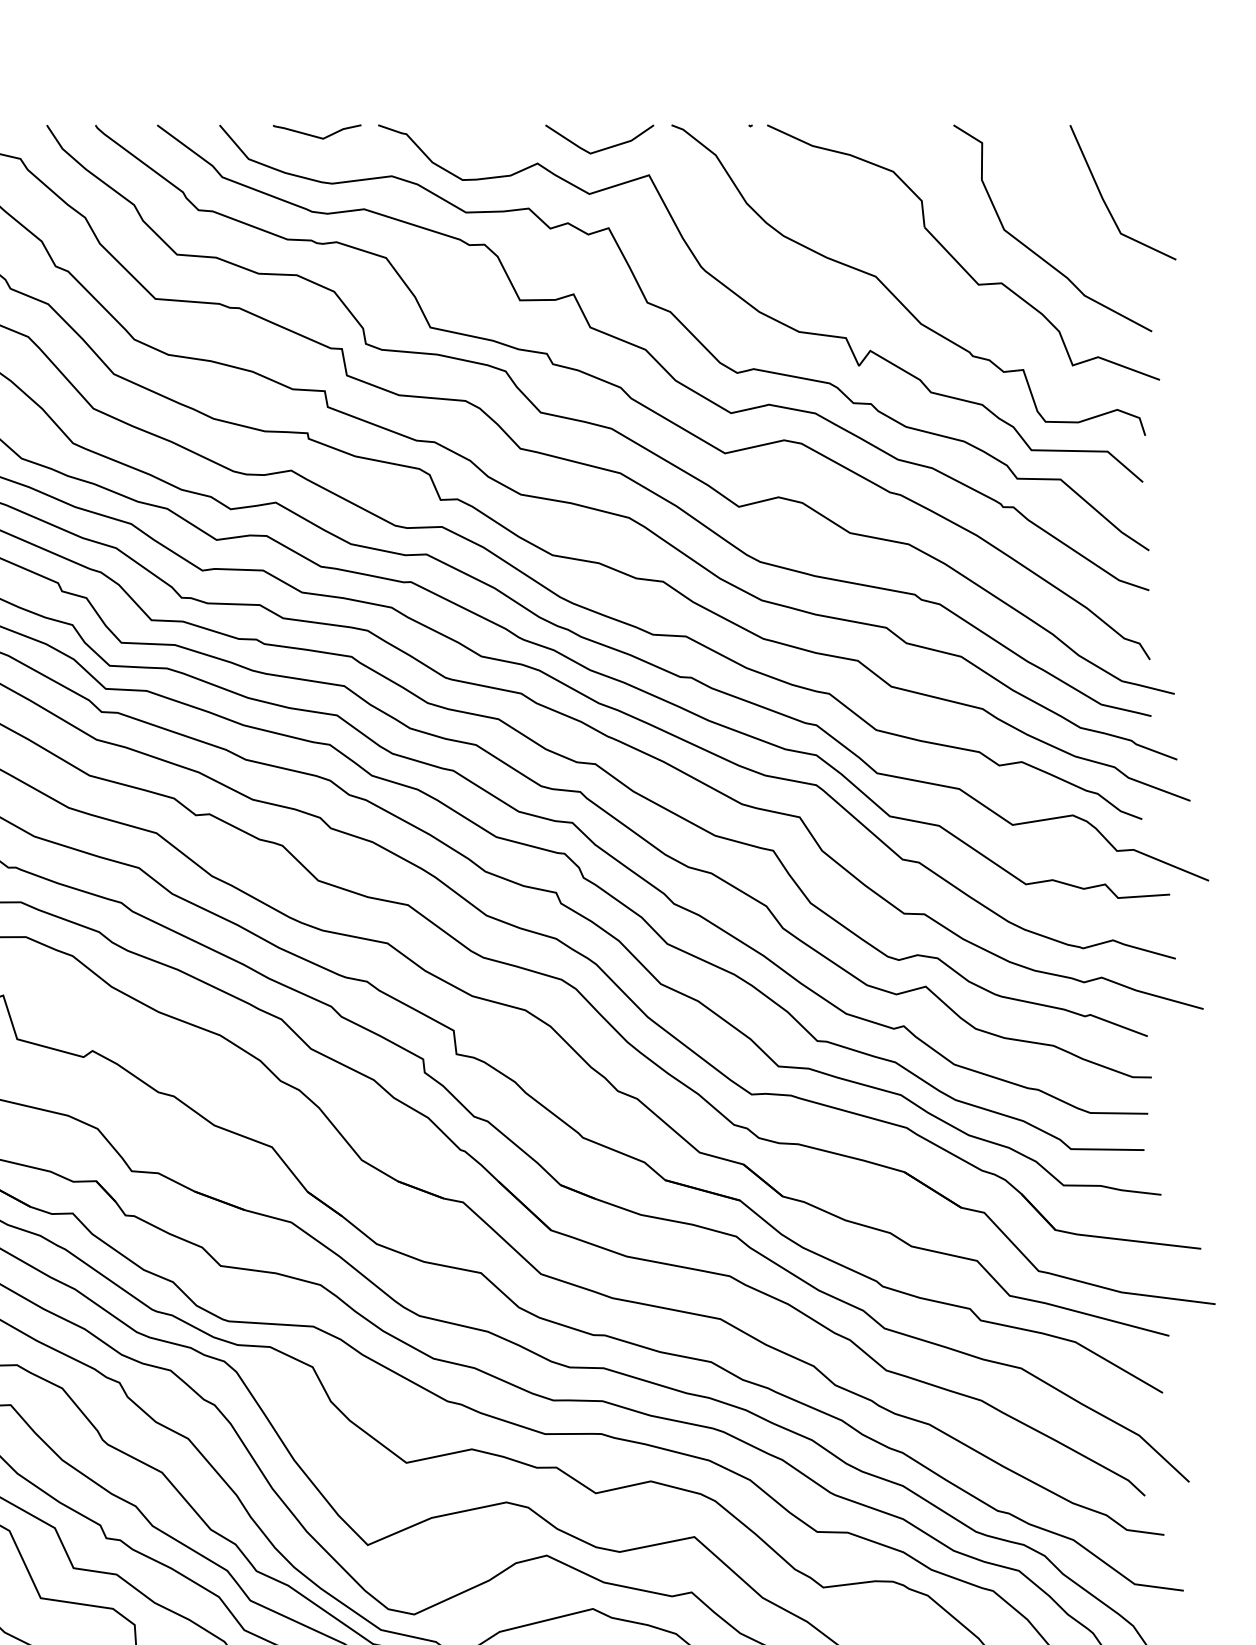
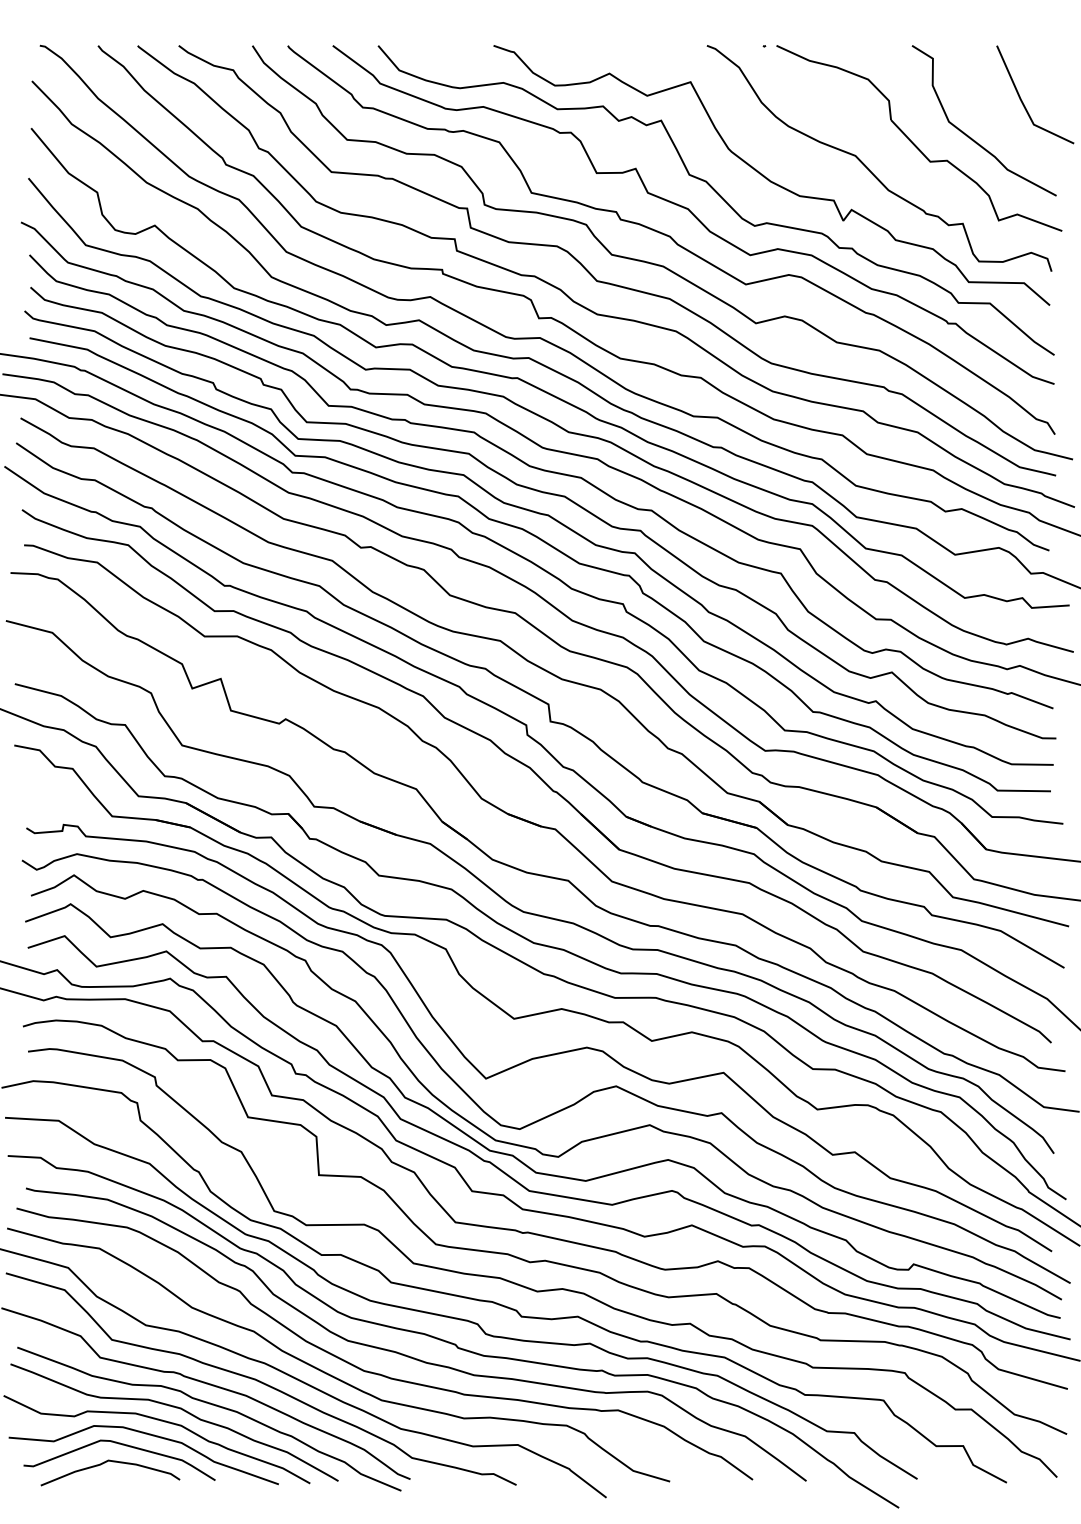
curve: (313, 134) -> (446, 52), removed
line: (602, 148) -> (656, 62), removed

